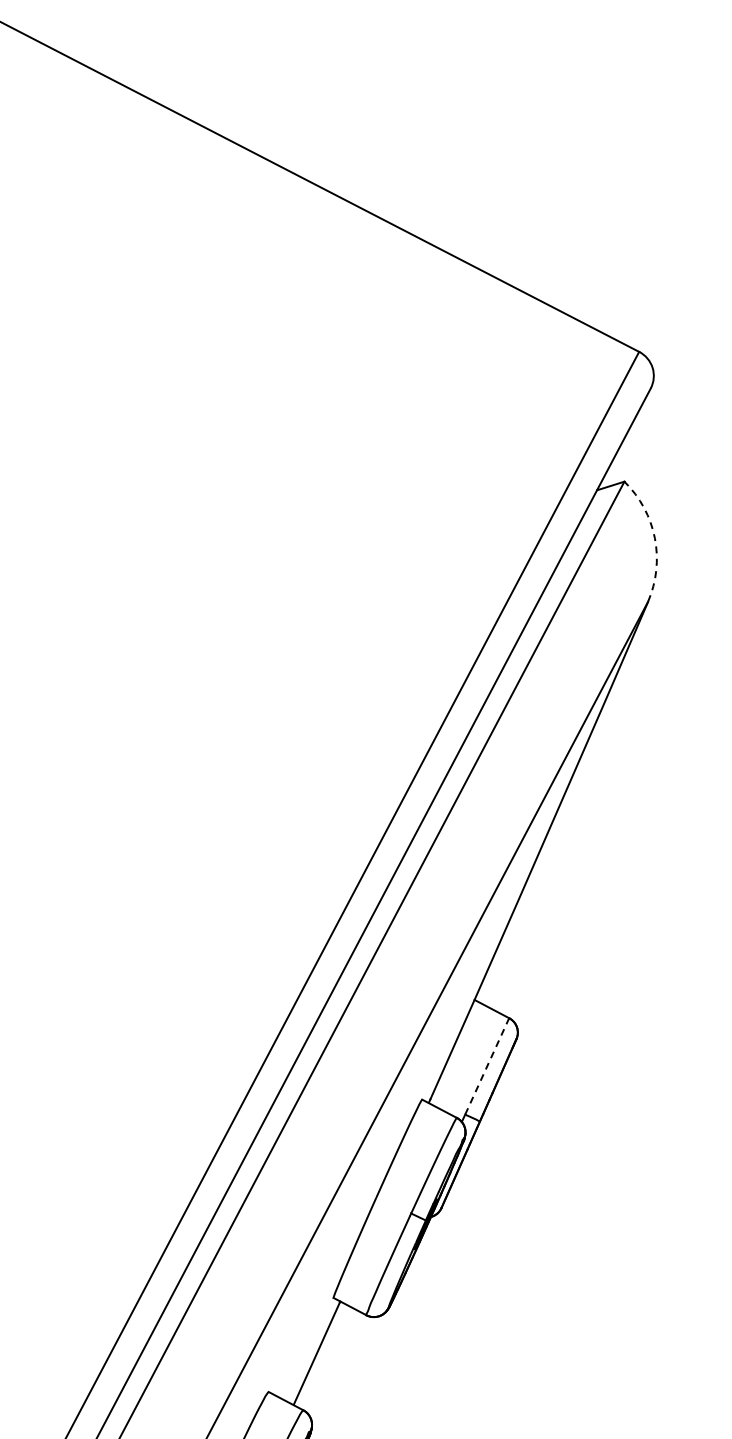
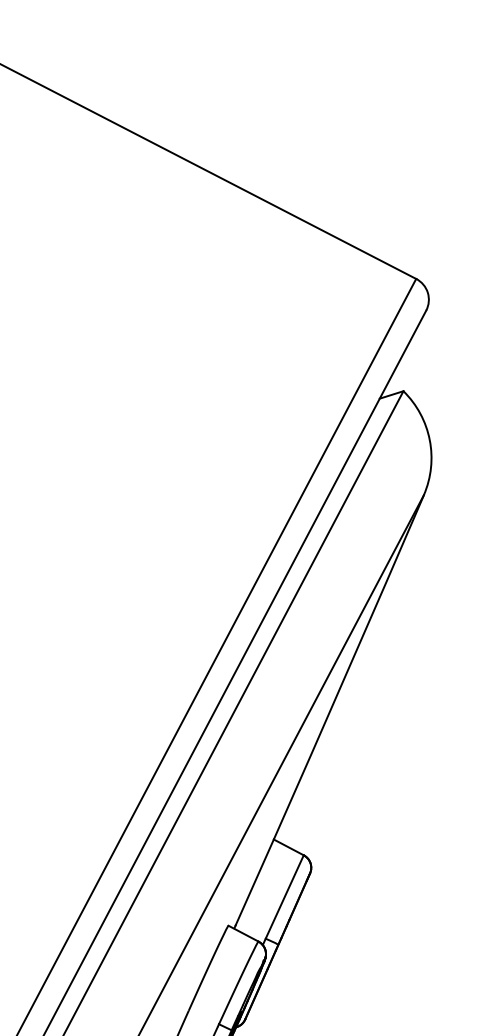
arc: (654, 538) -> (429, 440), dashed -> solid
line: (487, 1066) -> (285, 897), dashed -> solid

